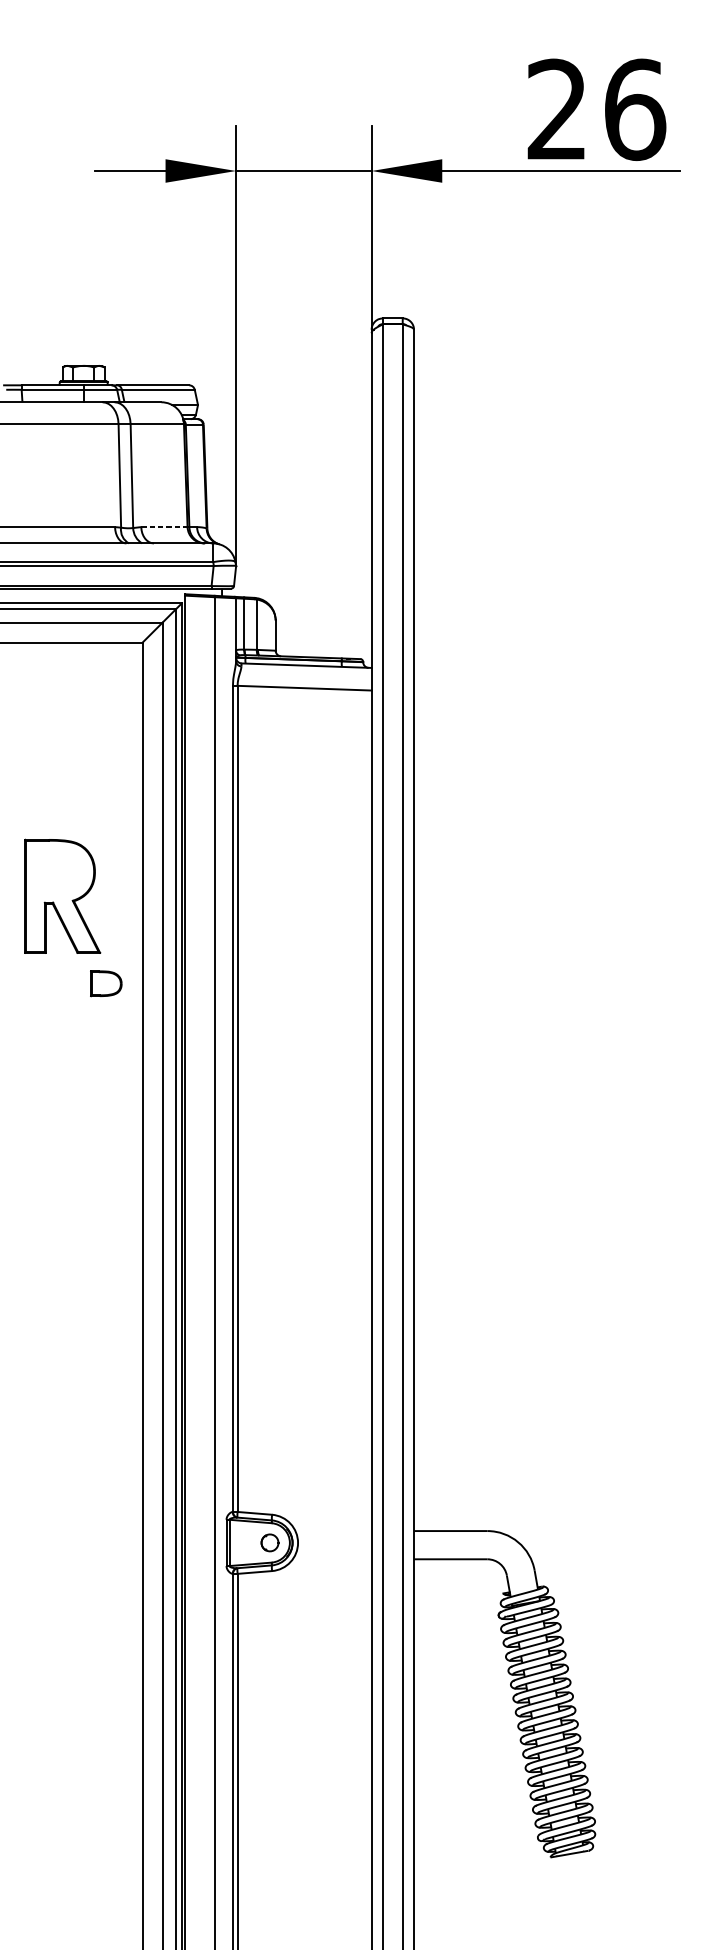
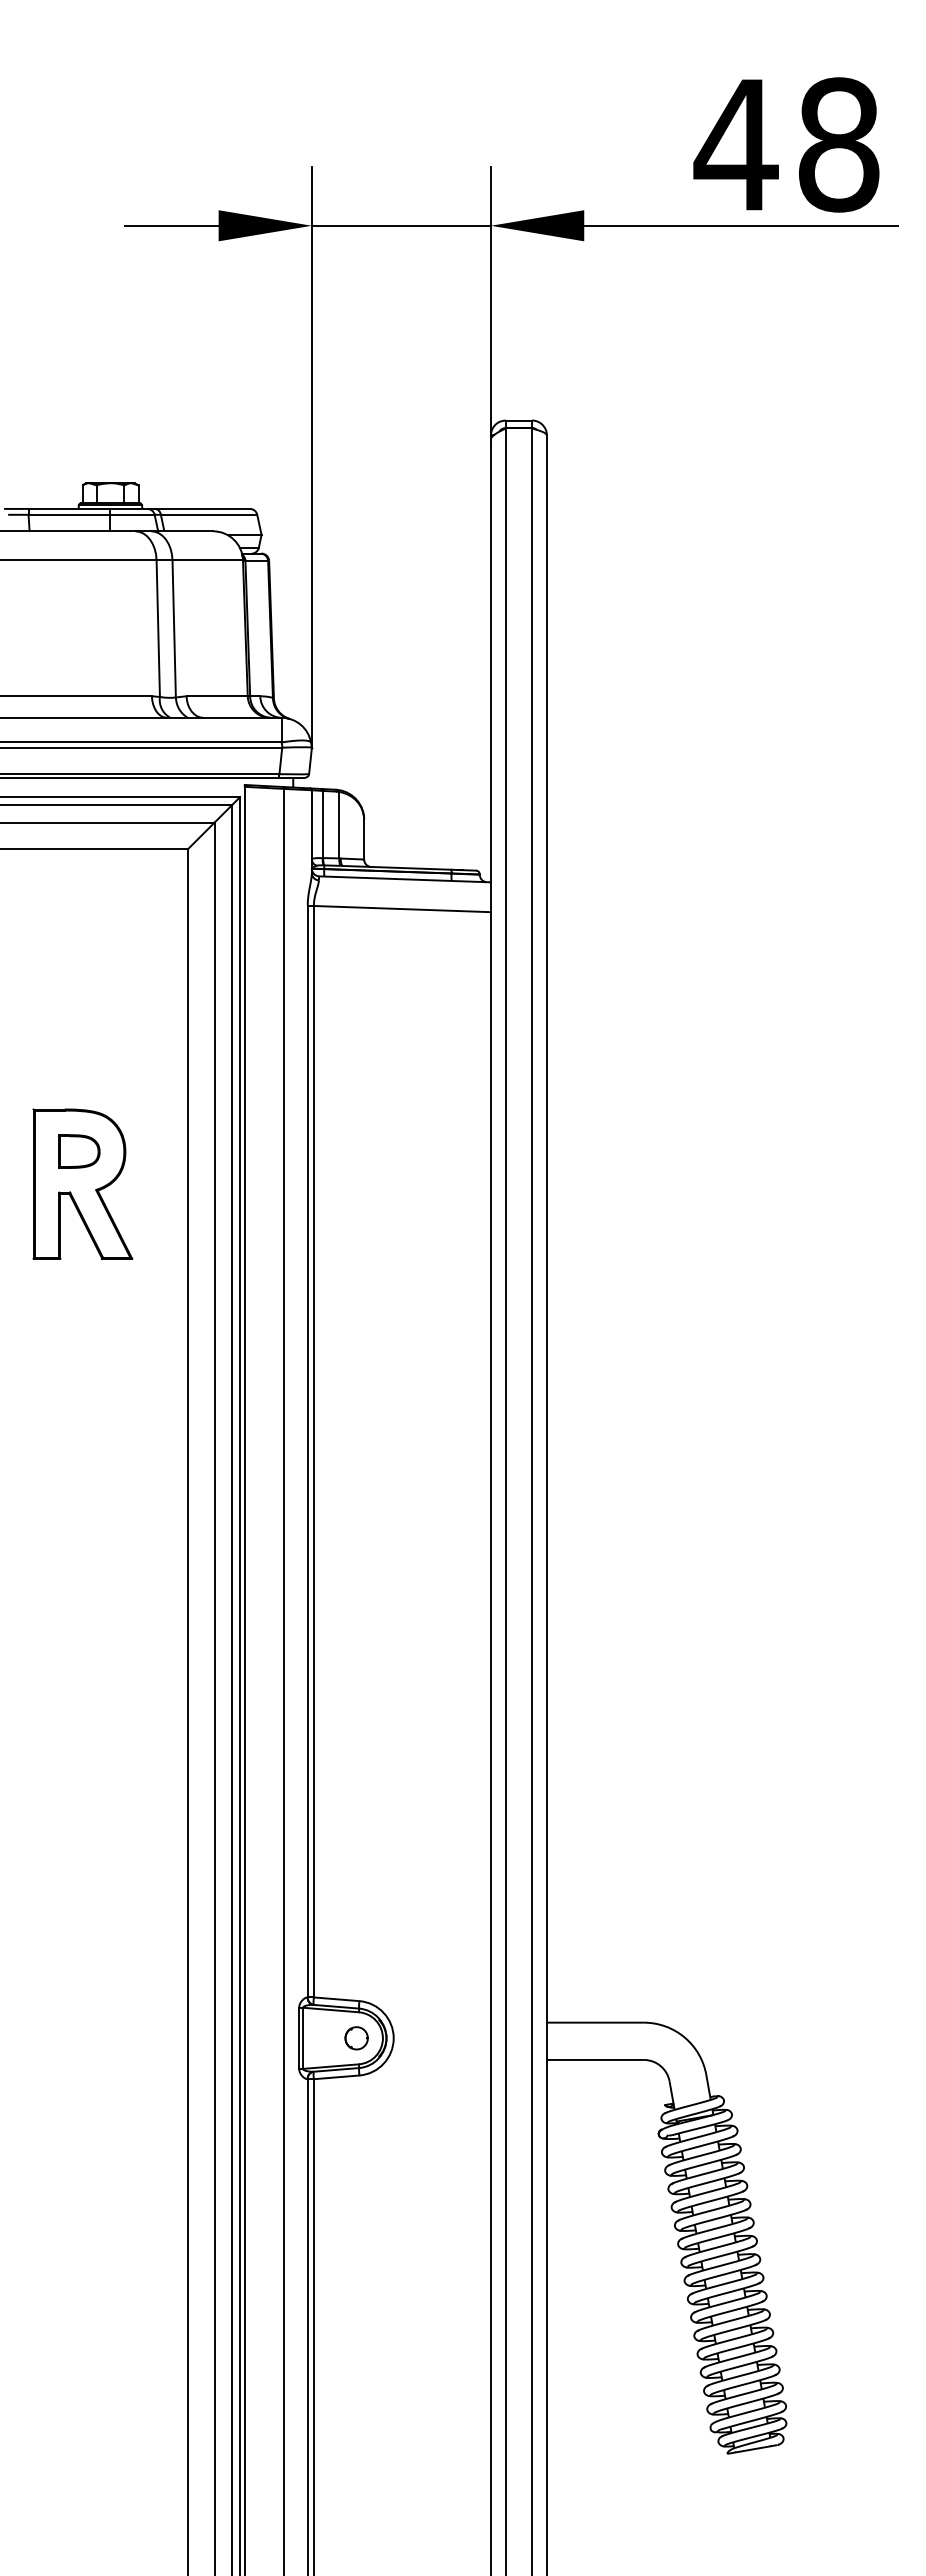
text: (595, 109) -> (786, 144), 26 -> 48
line: (164, 527) -> (217, 696), dashed -> solid
part: (106, 983) -> (79, 1151), moved

